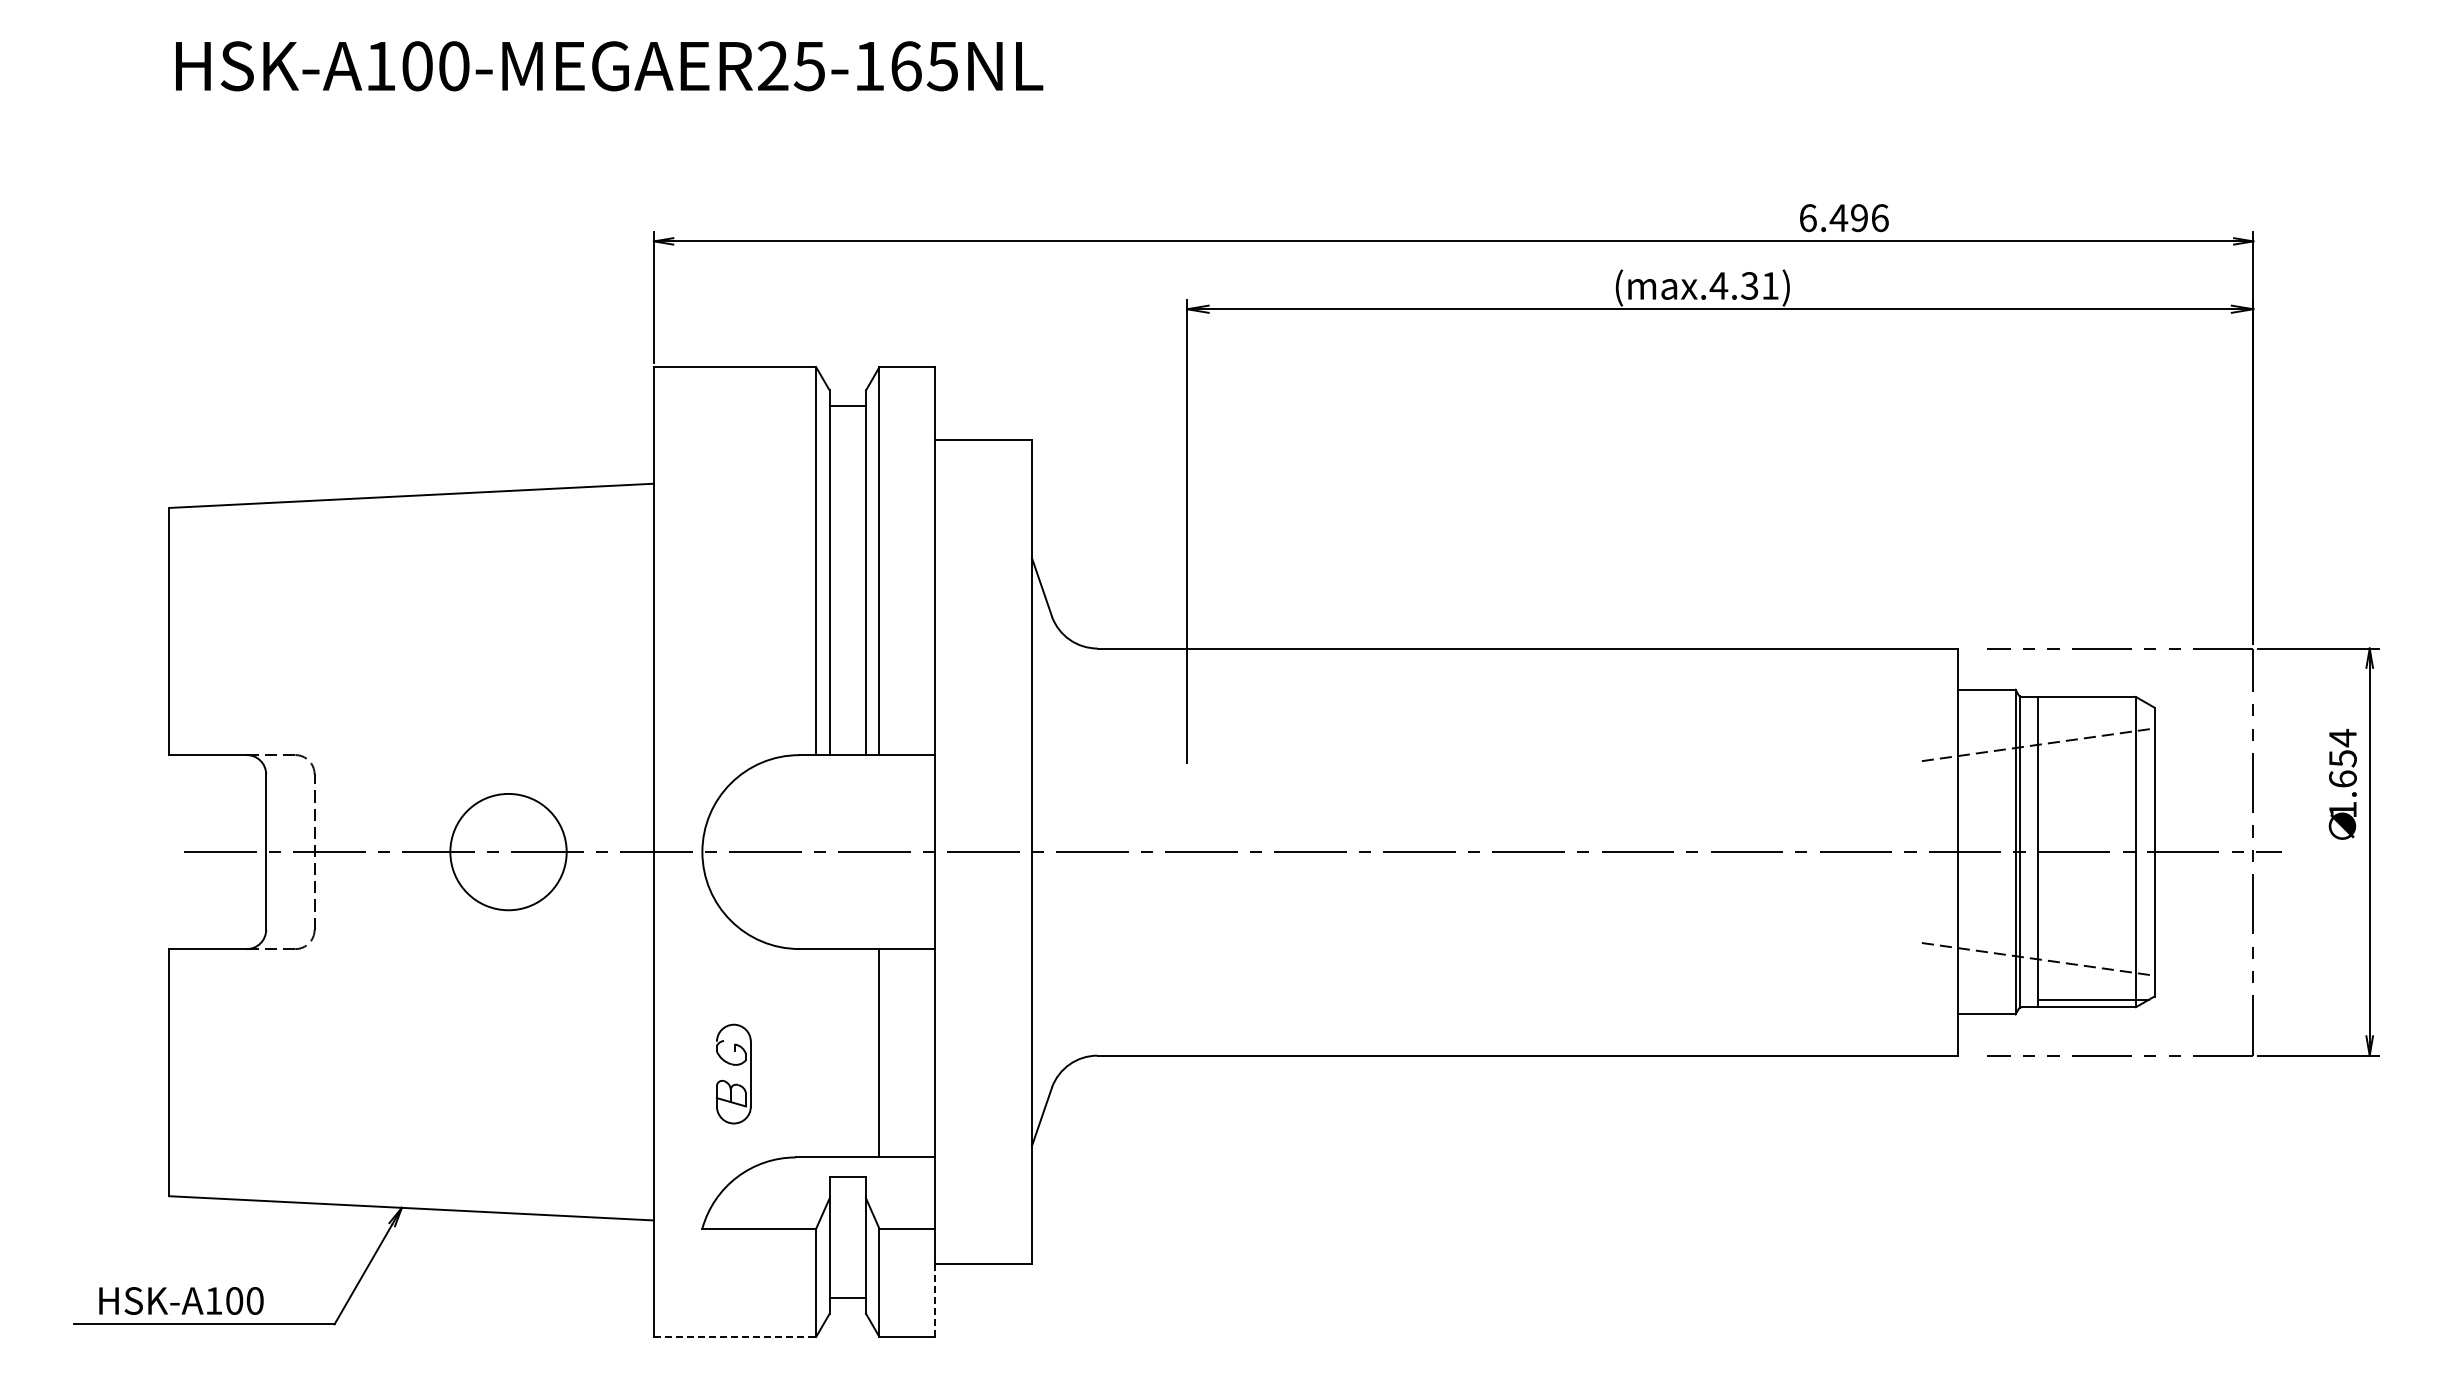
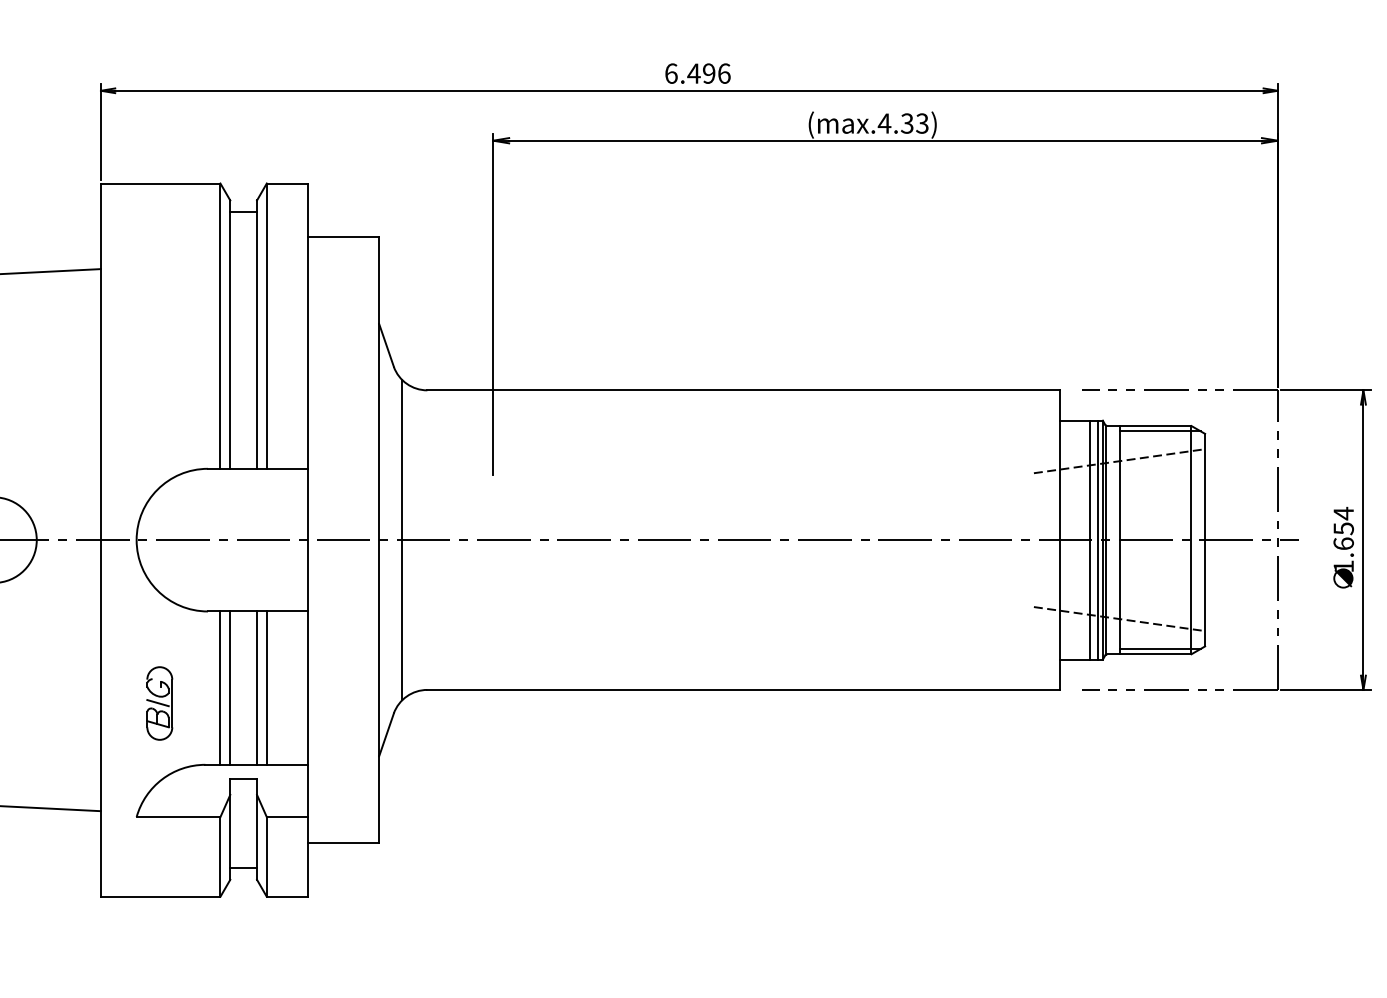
text: (1844, 218) -> (698, 73), moved
text: (1769, 285) -> (921, 123), (max.4.31) -> (max.4.33)
line: (2093, 704) -> (1160, 431), added
text: (2342, 784) -> (1343, 547), moved
line: (1063, 851) -> (402, 539), added
line: (1998, 851) -> (1090, 539), added
line: (2009, 851) -> (1098, 539), added
line: (816, 1053) -> (220, 688), added
line: (829, 1053) -> (230, 688), added
line: (866, 1053) -> (257, 688), added
line: (731, 1073) -> (158, 703), added
line: (935, 1299) -> (308, 869), dashed -> solid
line: (735, 1336) -> (160, 896), dashed -> solid

